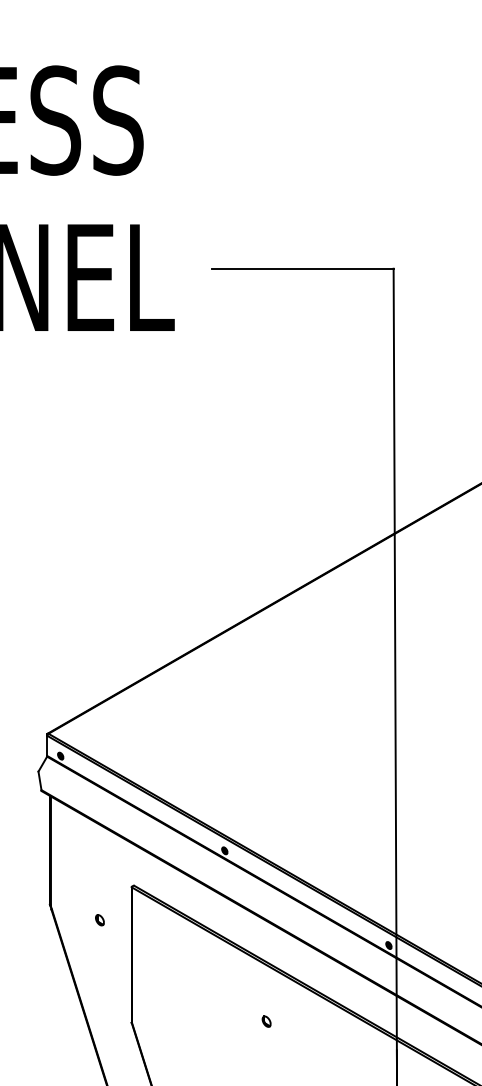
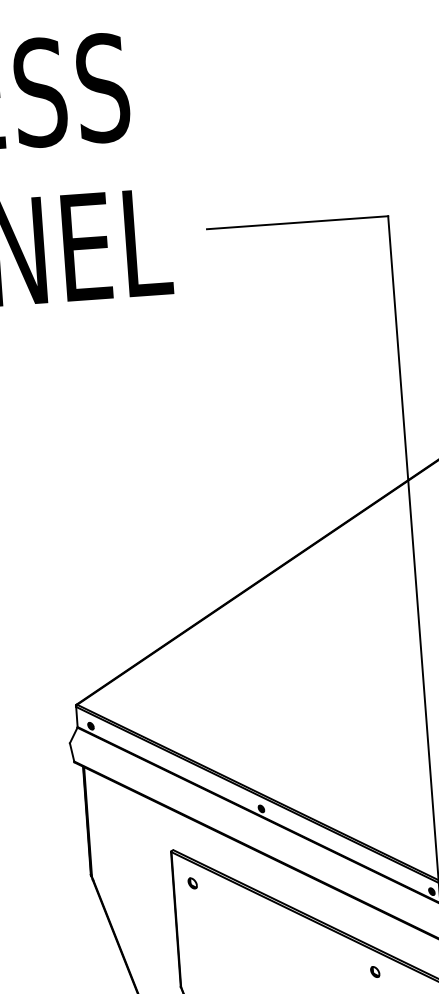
part: (99, 920) -> (192, 883), moved
part: (266, 1021) -> (375, 971), moved

